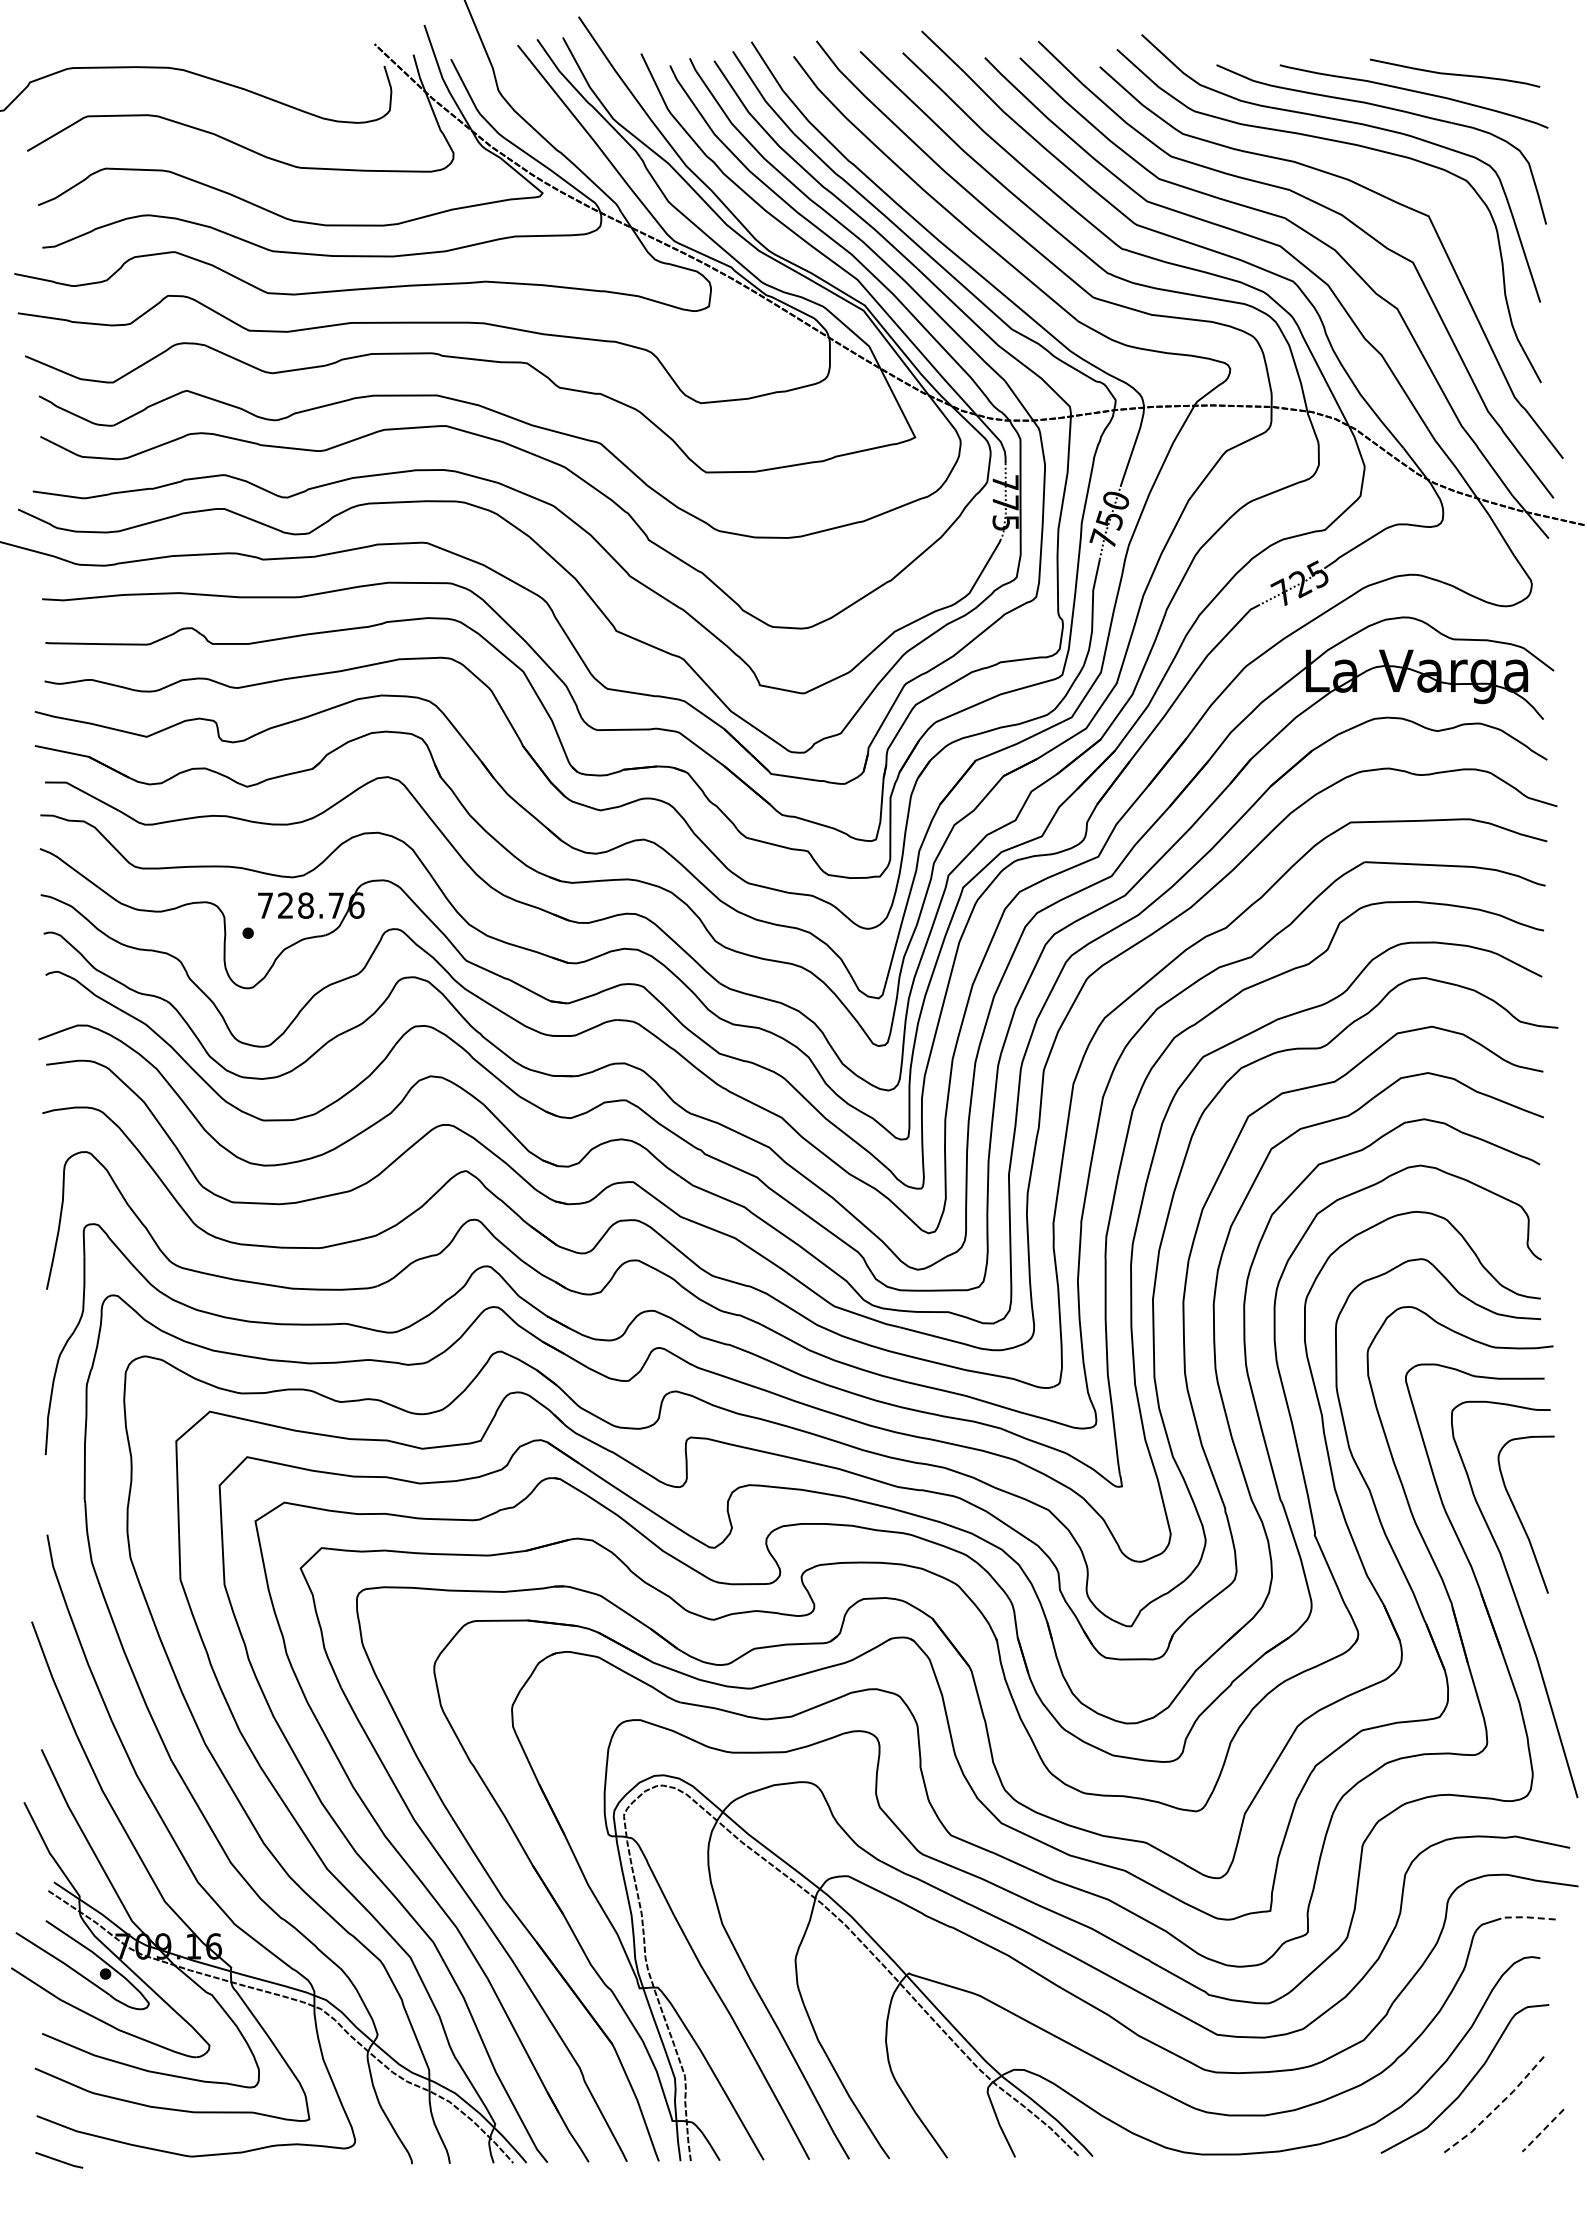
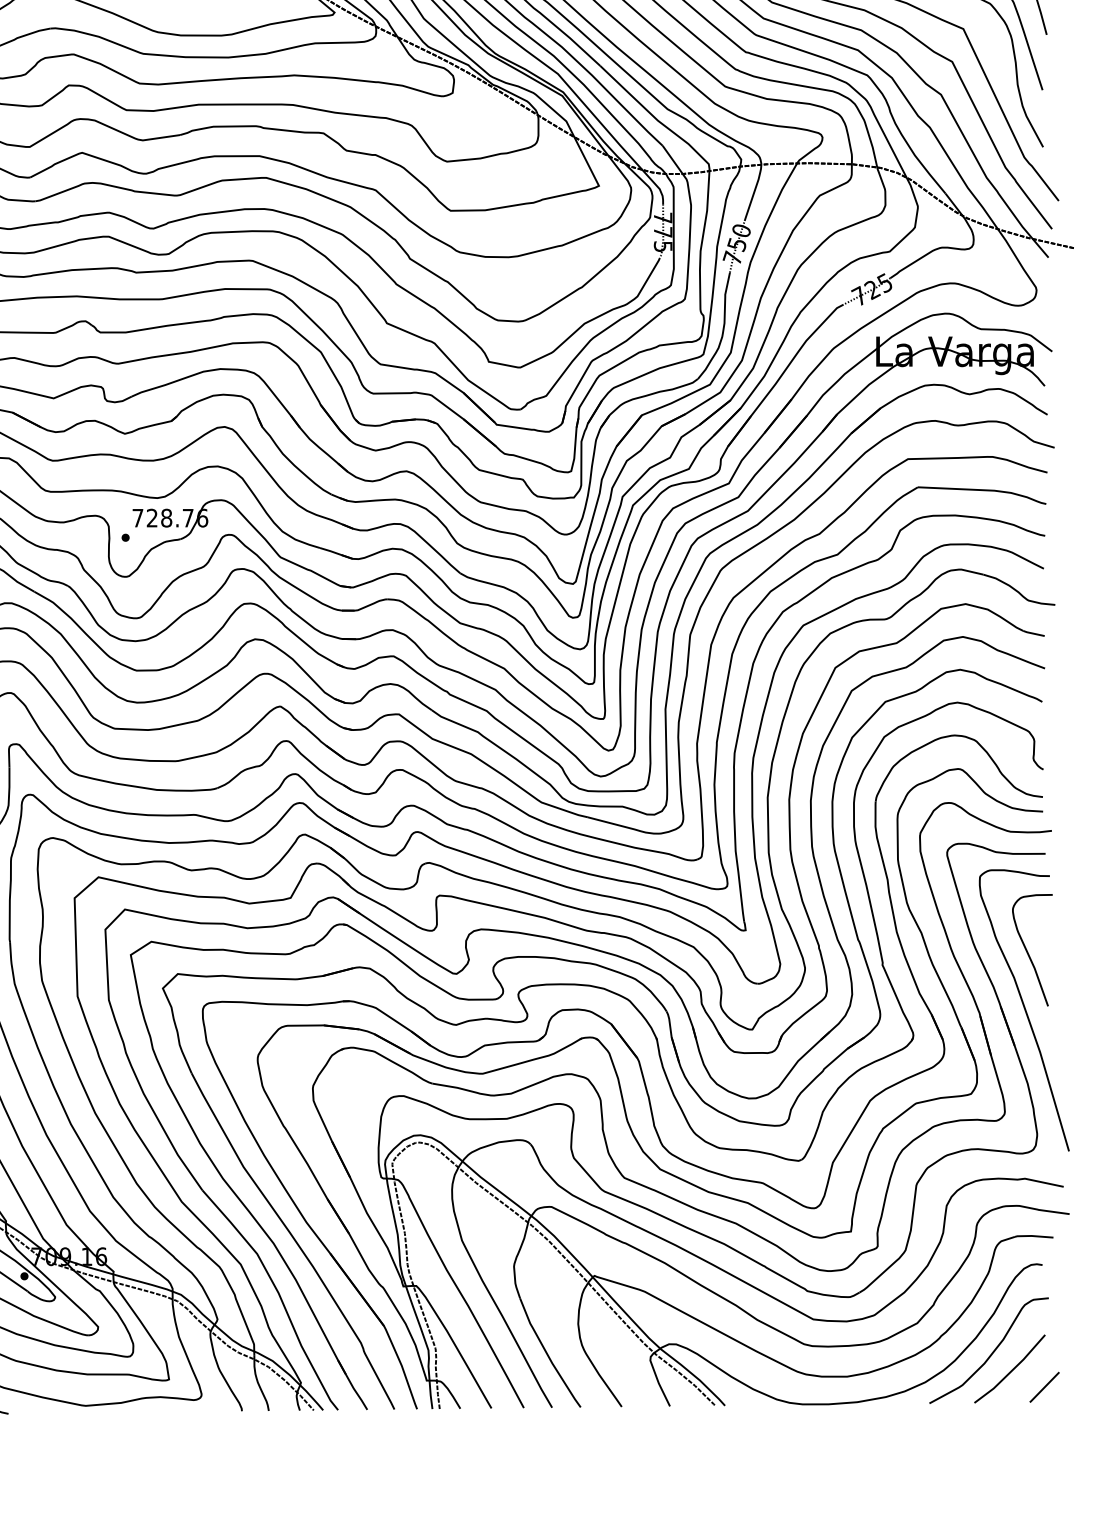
line: (1526, 1917) -> (1032, 1236), dashed -> solid
line: (1497, 2107) -> (1012, 1371), dashed -> solid
line: (1542, 2131) -> (1044, 1388), dashed -> solid

